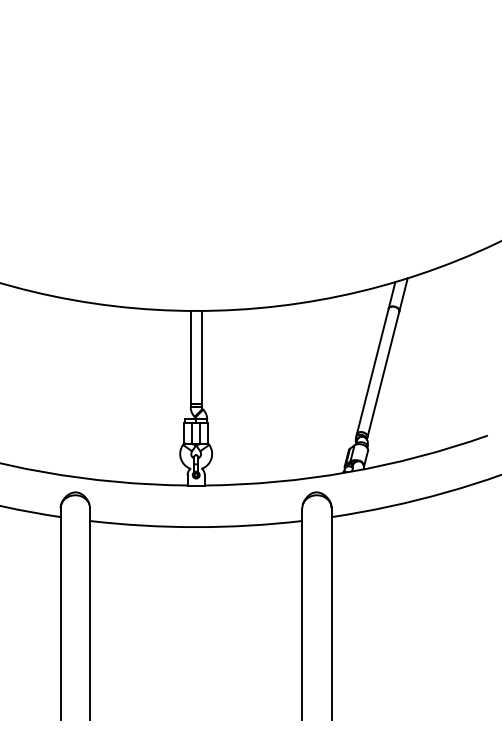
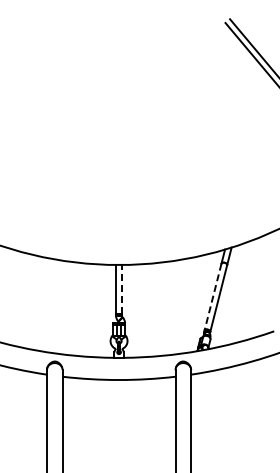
line: (202, 357) -> (122, 289), solid -> dashed
line: (371, 372) -> (212, 297), solid -> dashed

